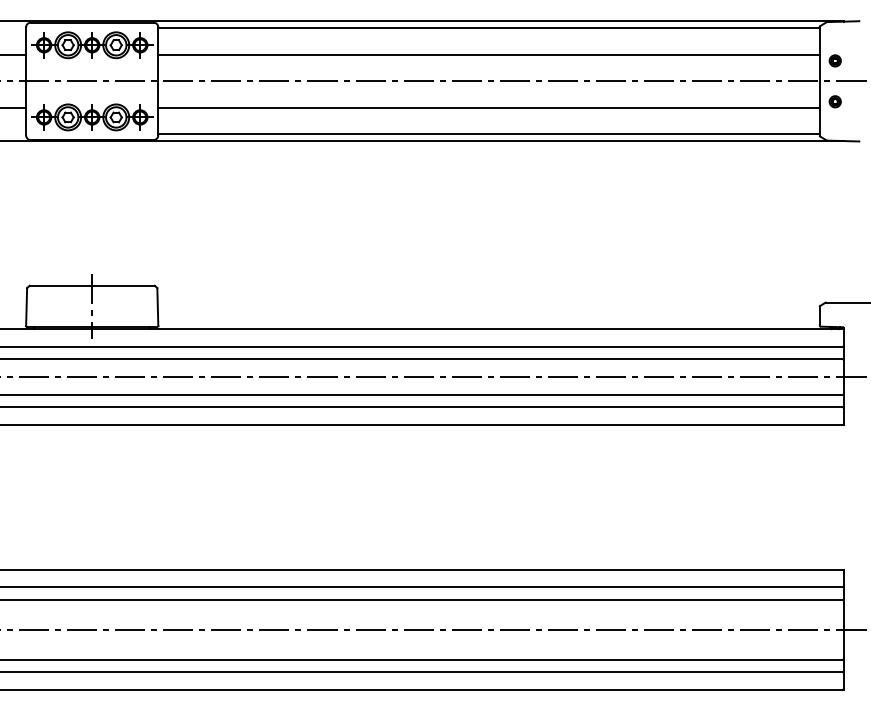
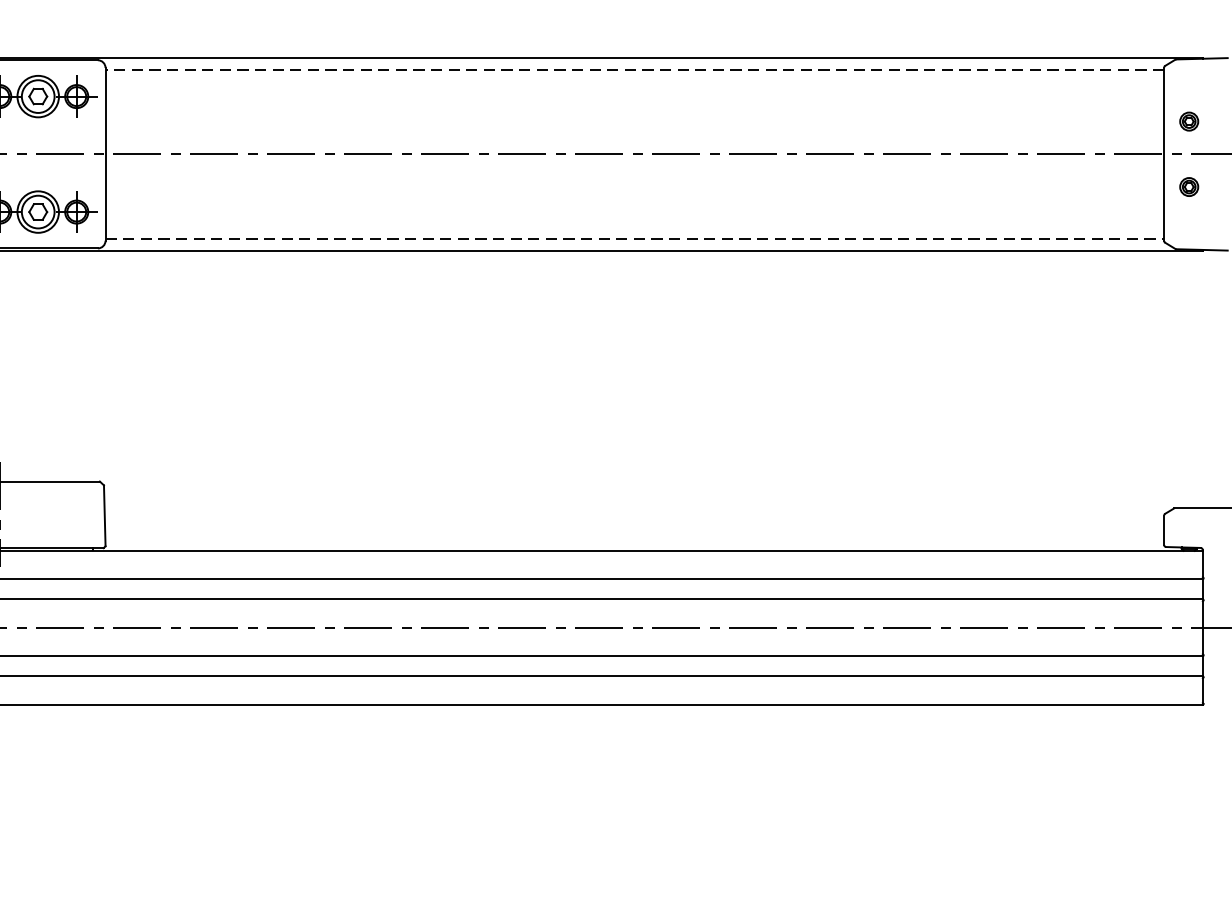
line: (488, 28) -> (634, 69), solid -> dashed
line: (488, 55) -> (634, 112), removed
line: (488, 107) -> (634, 196), removed
line: (488, 134) -> (634, 239), solid -> dashed

